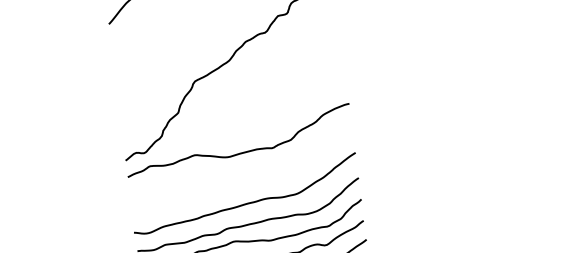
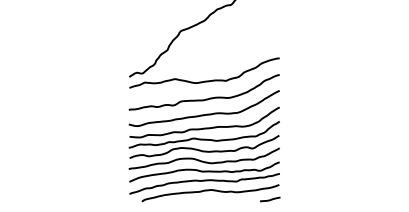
curve: (244, 178) -> (205, 98), added

